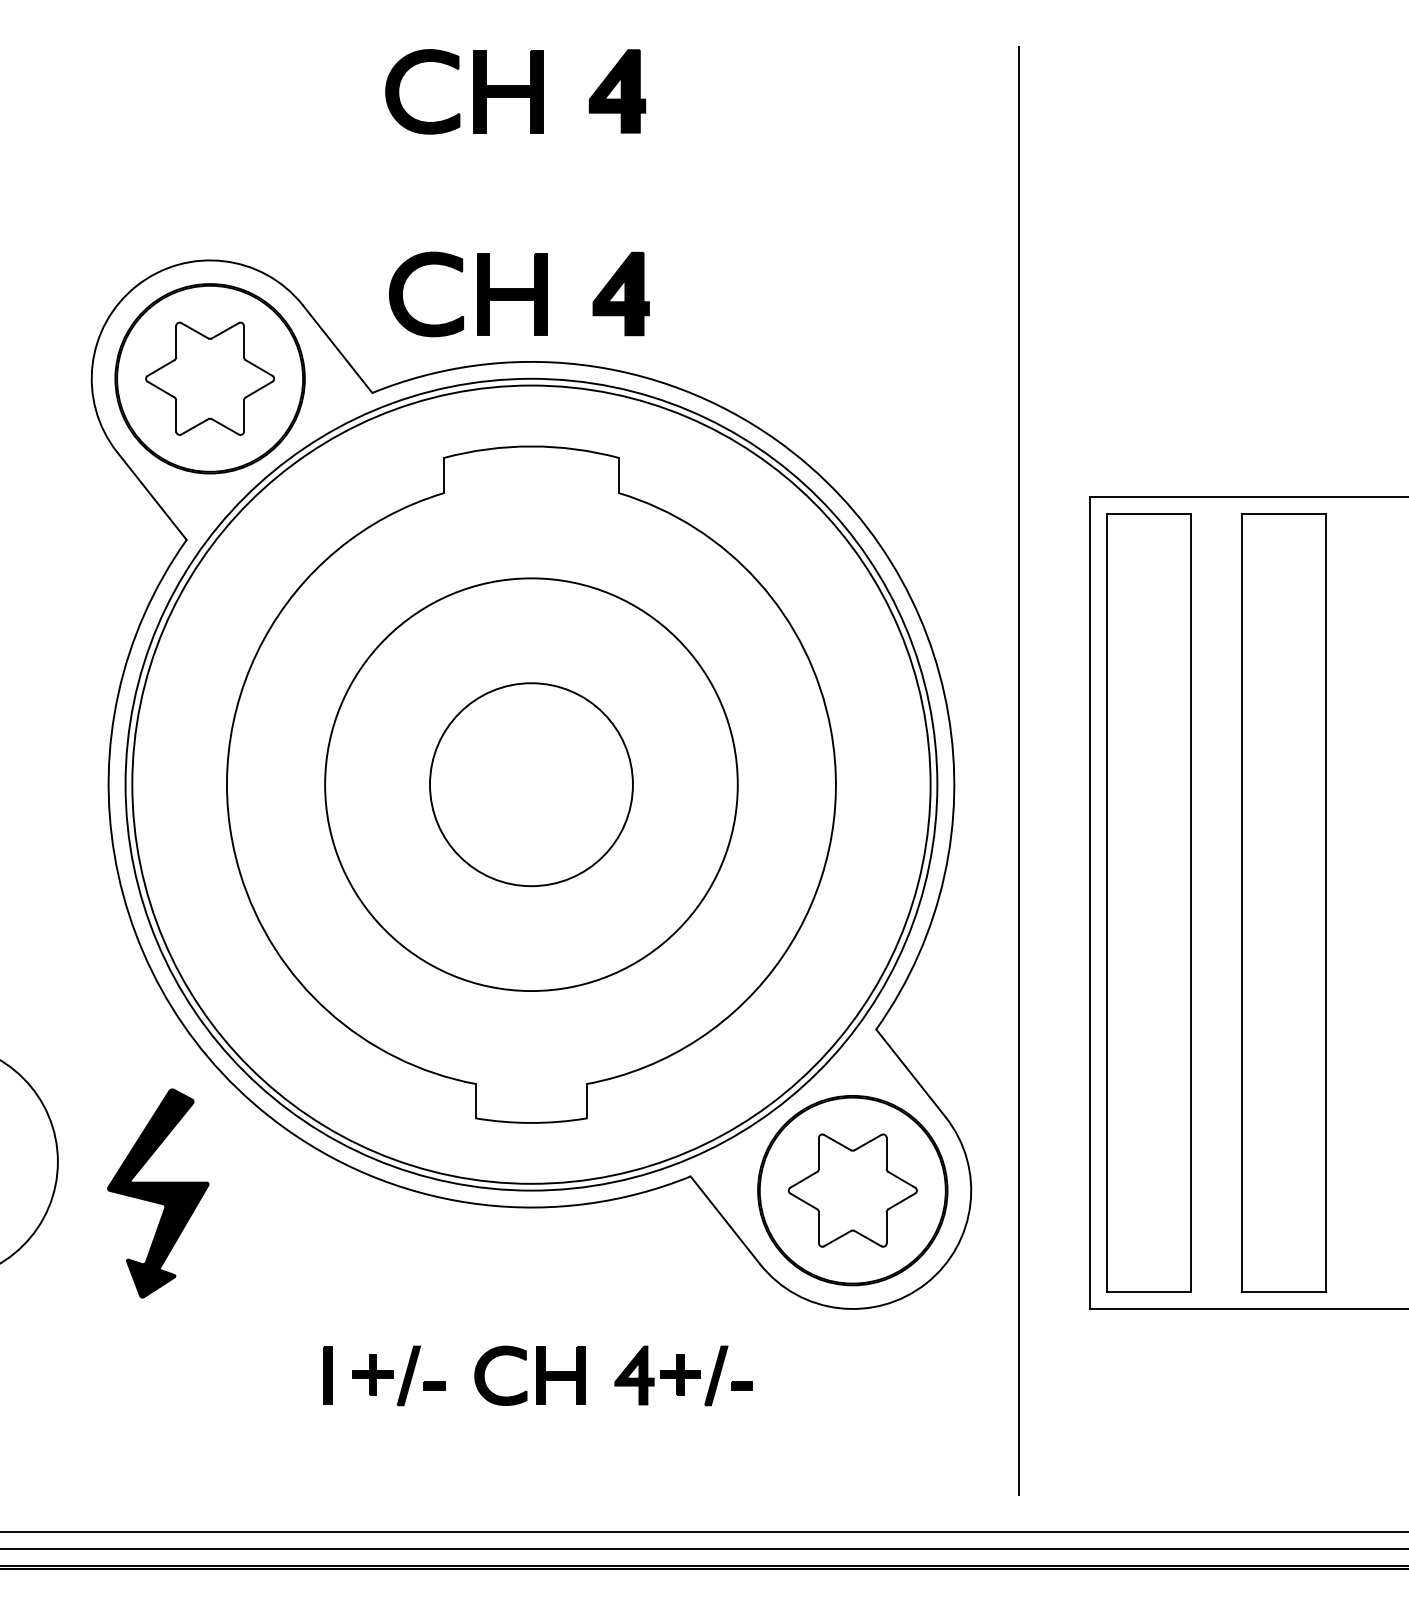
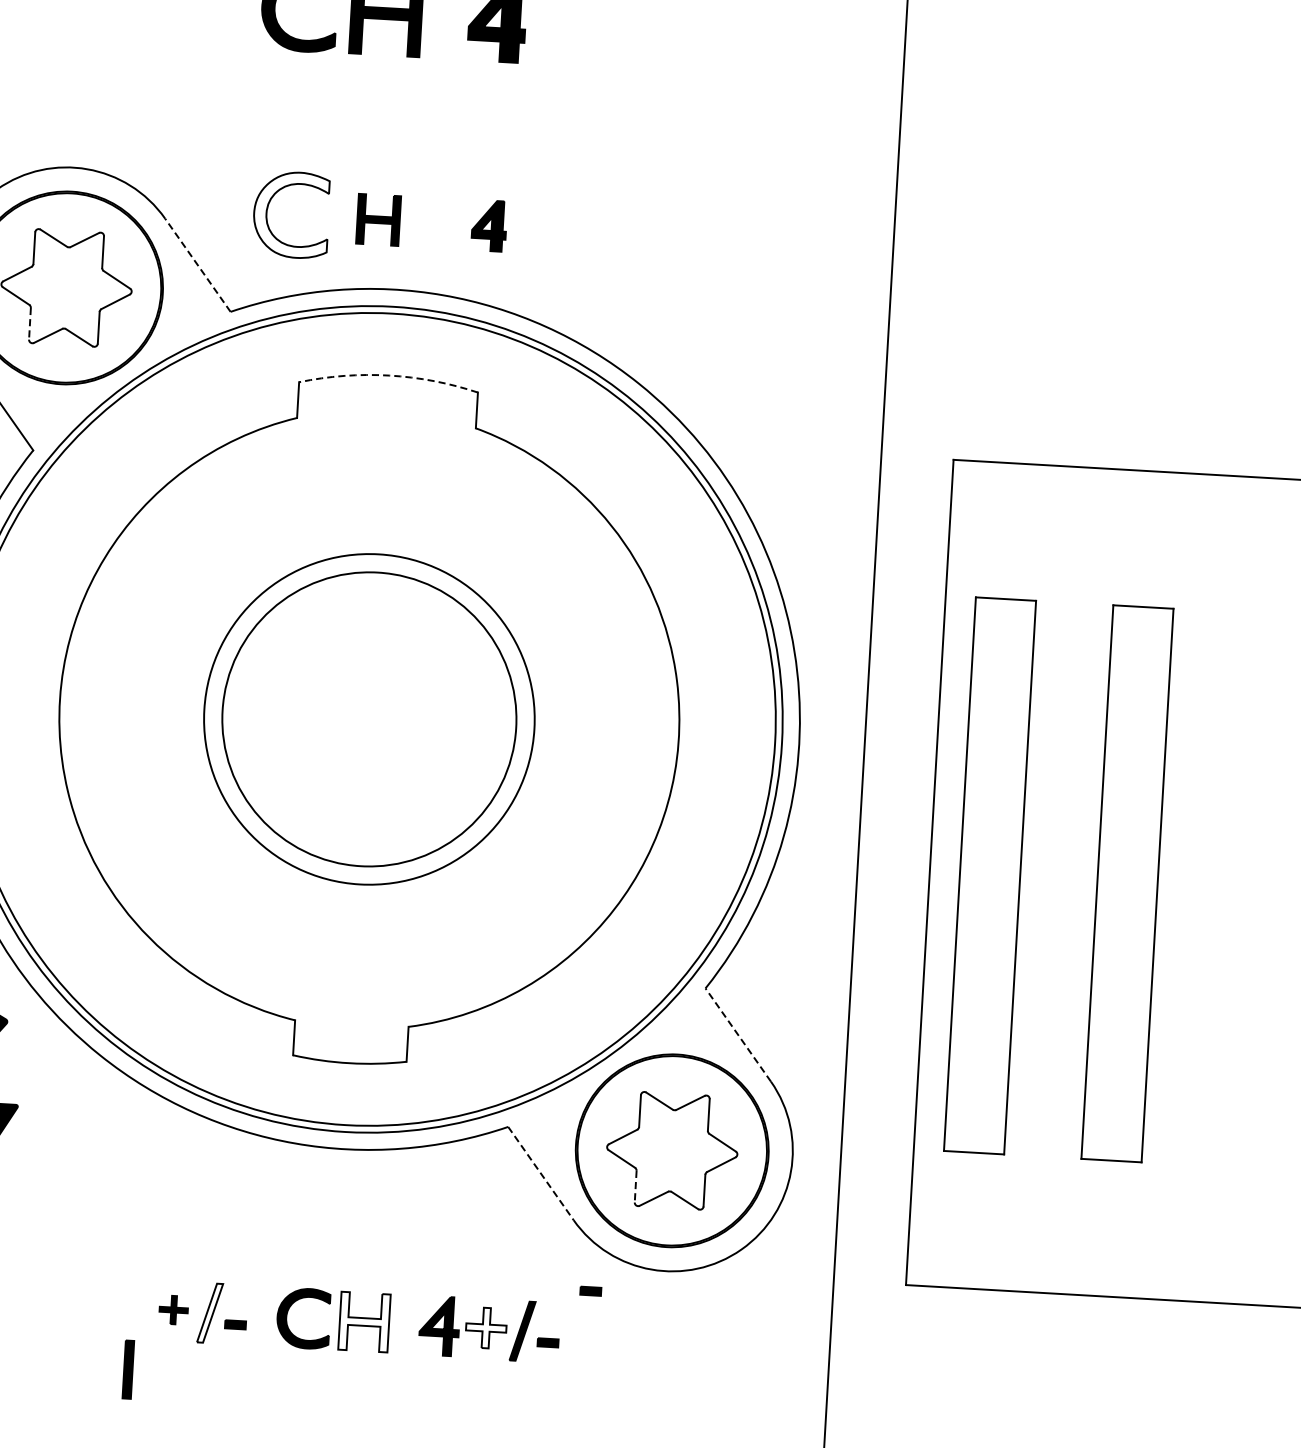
part: (620, 293) -> (488, 225), size x0.6
fill: (426, 294) -> (291, 214), removed
part: (512, 294) -> (378, 219), size x0.6
line: (337, 349) -> (197, 265), solid -> dashed
line: (176, 416) -> (30, 324), solid -> dashed
arc: (531, 446) -> (389, 375), solid -> dashed
circle: (530, 784) -> (368, 719), size x1.6
circle: (531, 784) -> (369, 719), size x0.7
part: (1148, 902) -> (989, 875), size x0.7
part: (1283, 902) -> (1126, 883), size x0.7
line: (910, 1073) -> (737, 1035), solid -> dashed
line: (725, 1220) -> (541, 1173), solid -> dashed
line: (818, 1227) -> (635, 1186), solid -> dashed
part: (780, 1332) -> (590, 1290), added
part: (372, 1374) -> (173, 1309), size x0.7
fill: (680, 1374) -> (486, 1327), removed
part: (327, 1375) -> (127, 1369), moved
fill: (408, 1375) -> (209, 1312), removed
fill: (560, 1375) -> (364, 1321), removed

